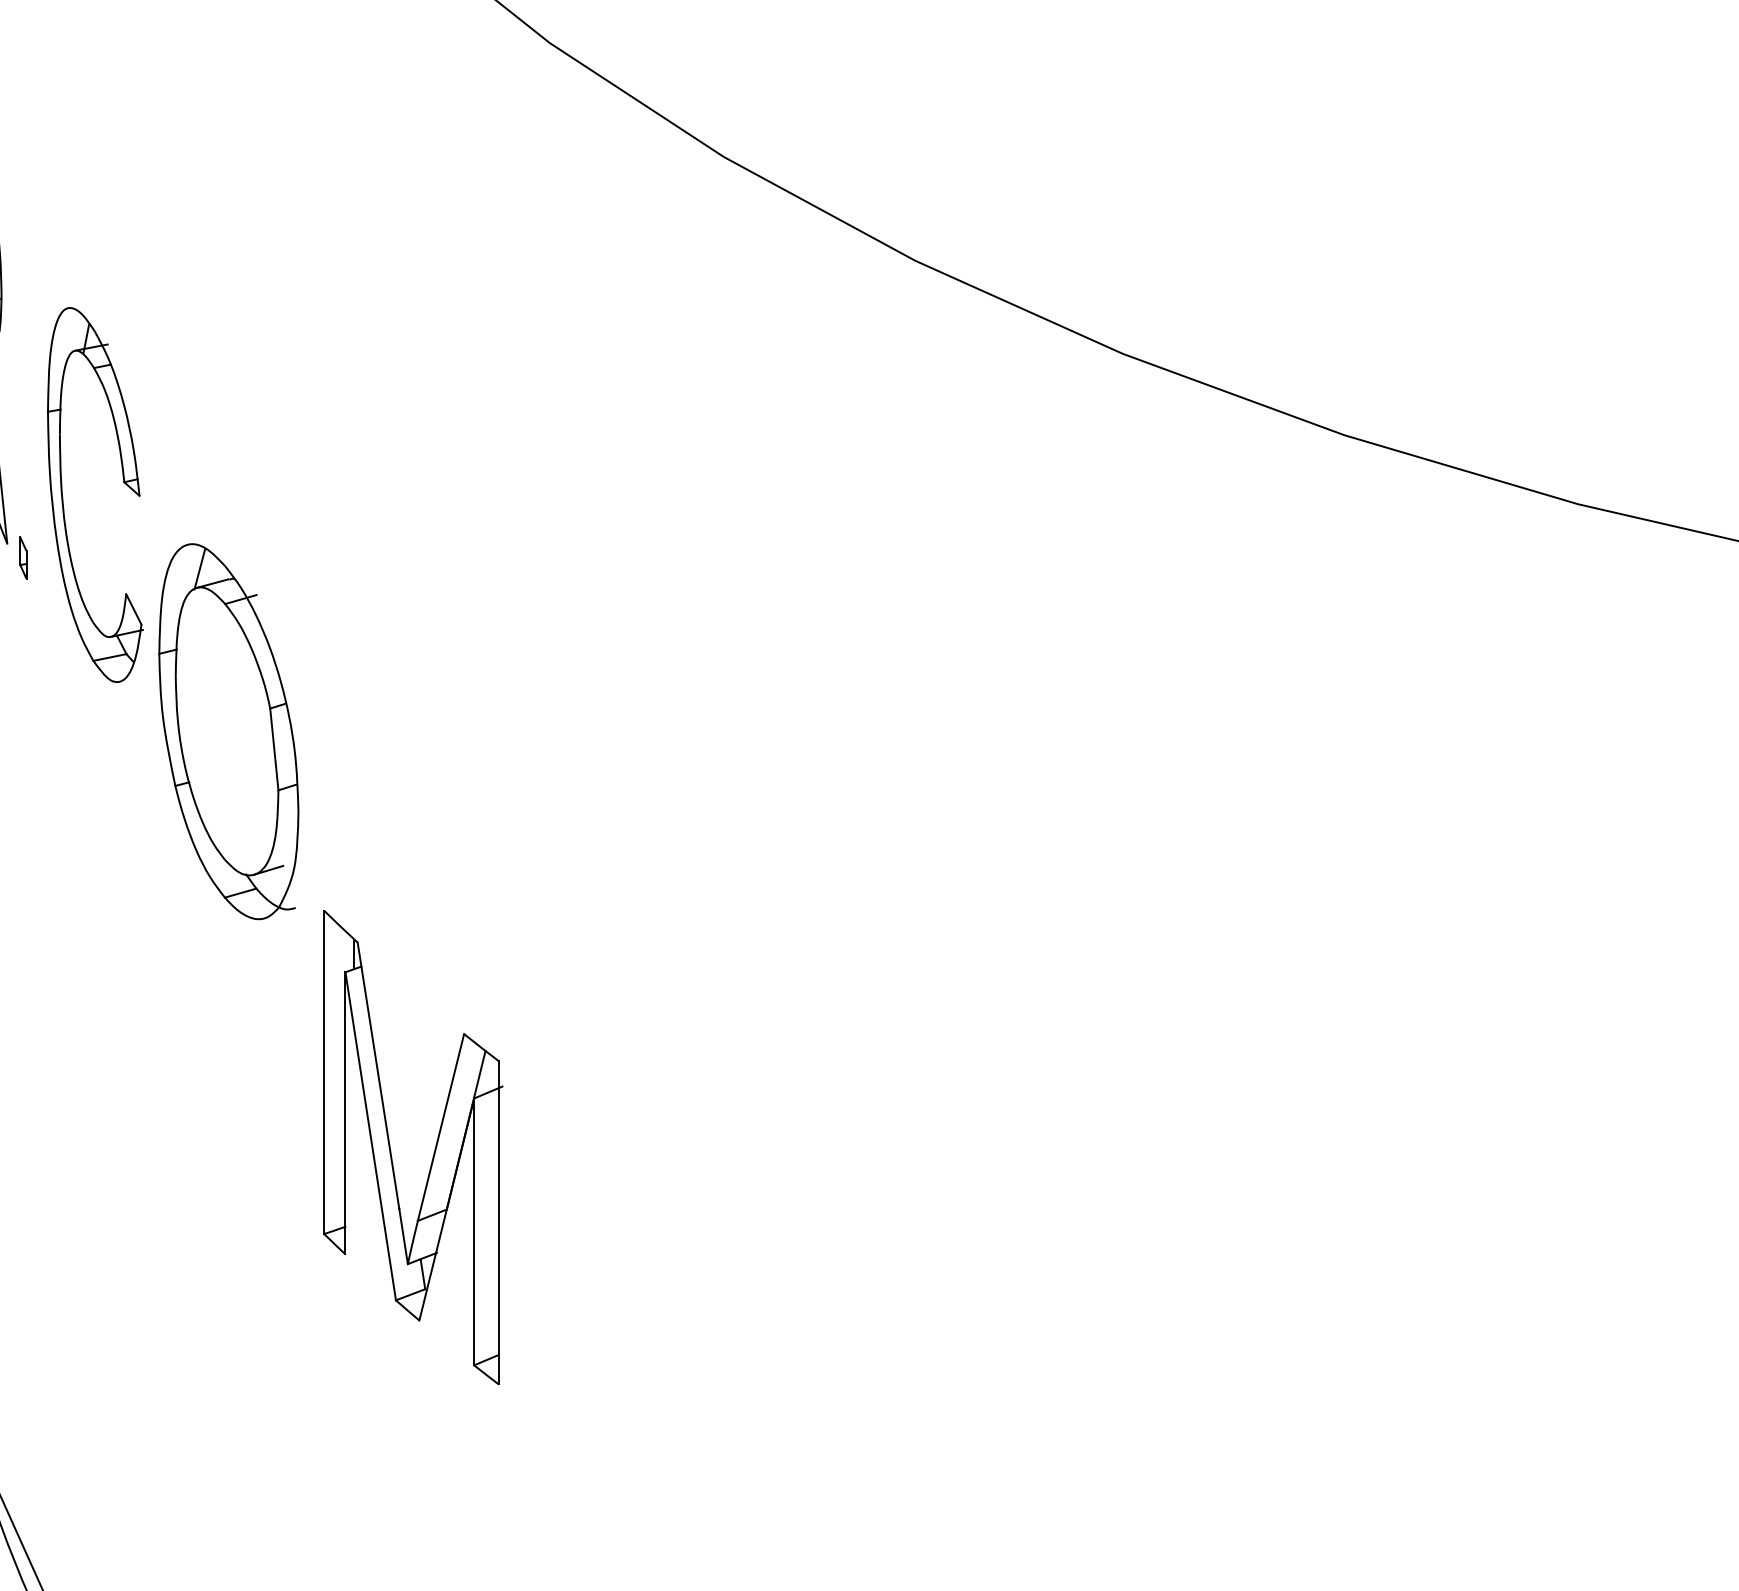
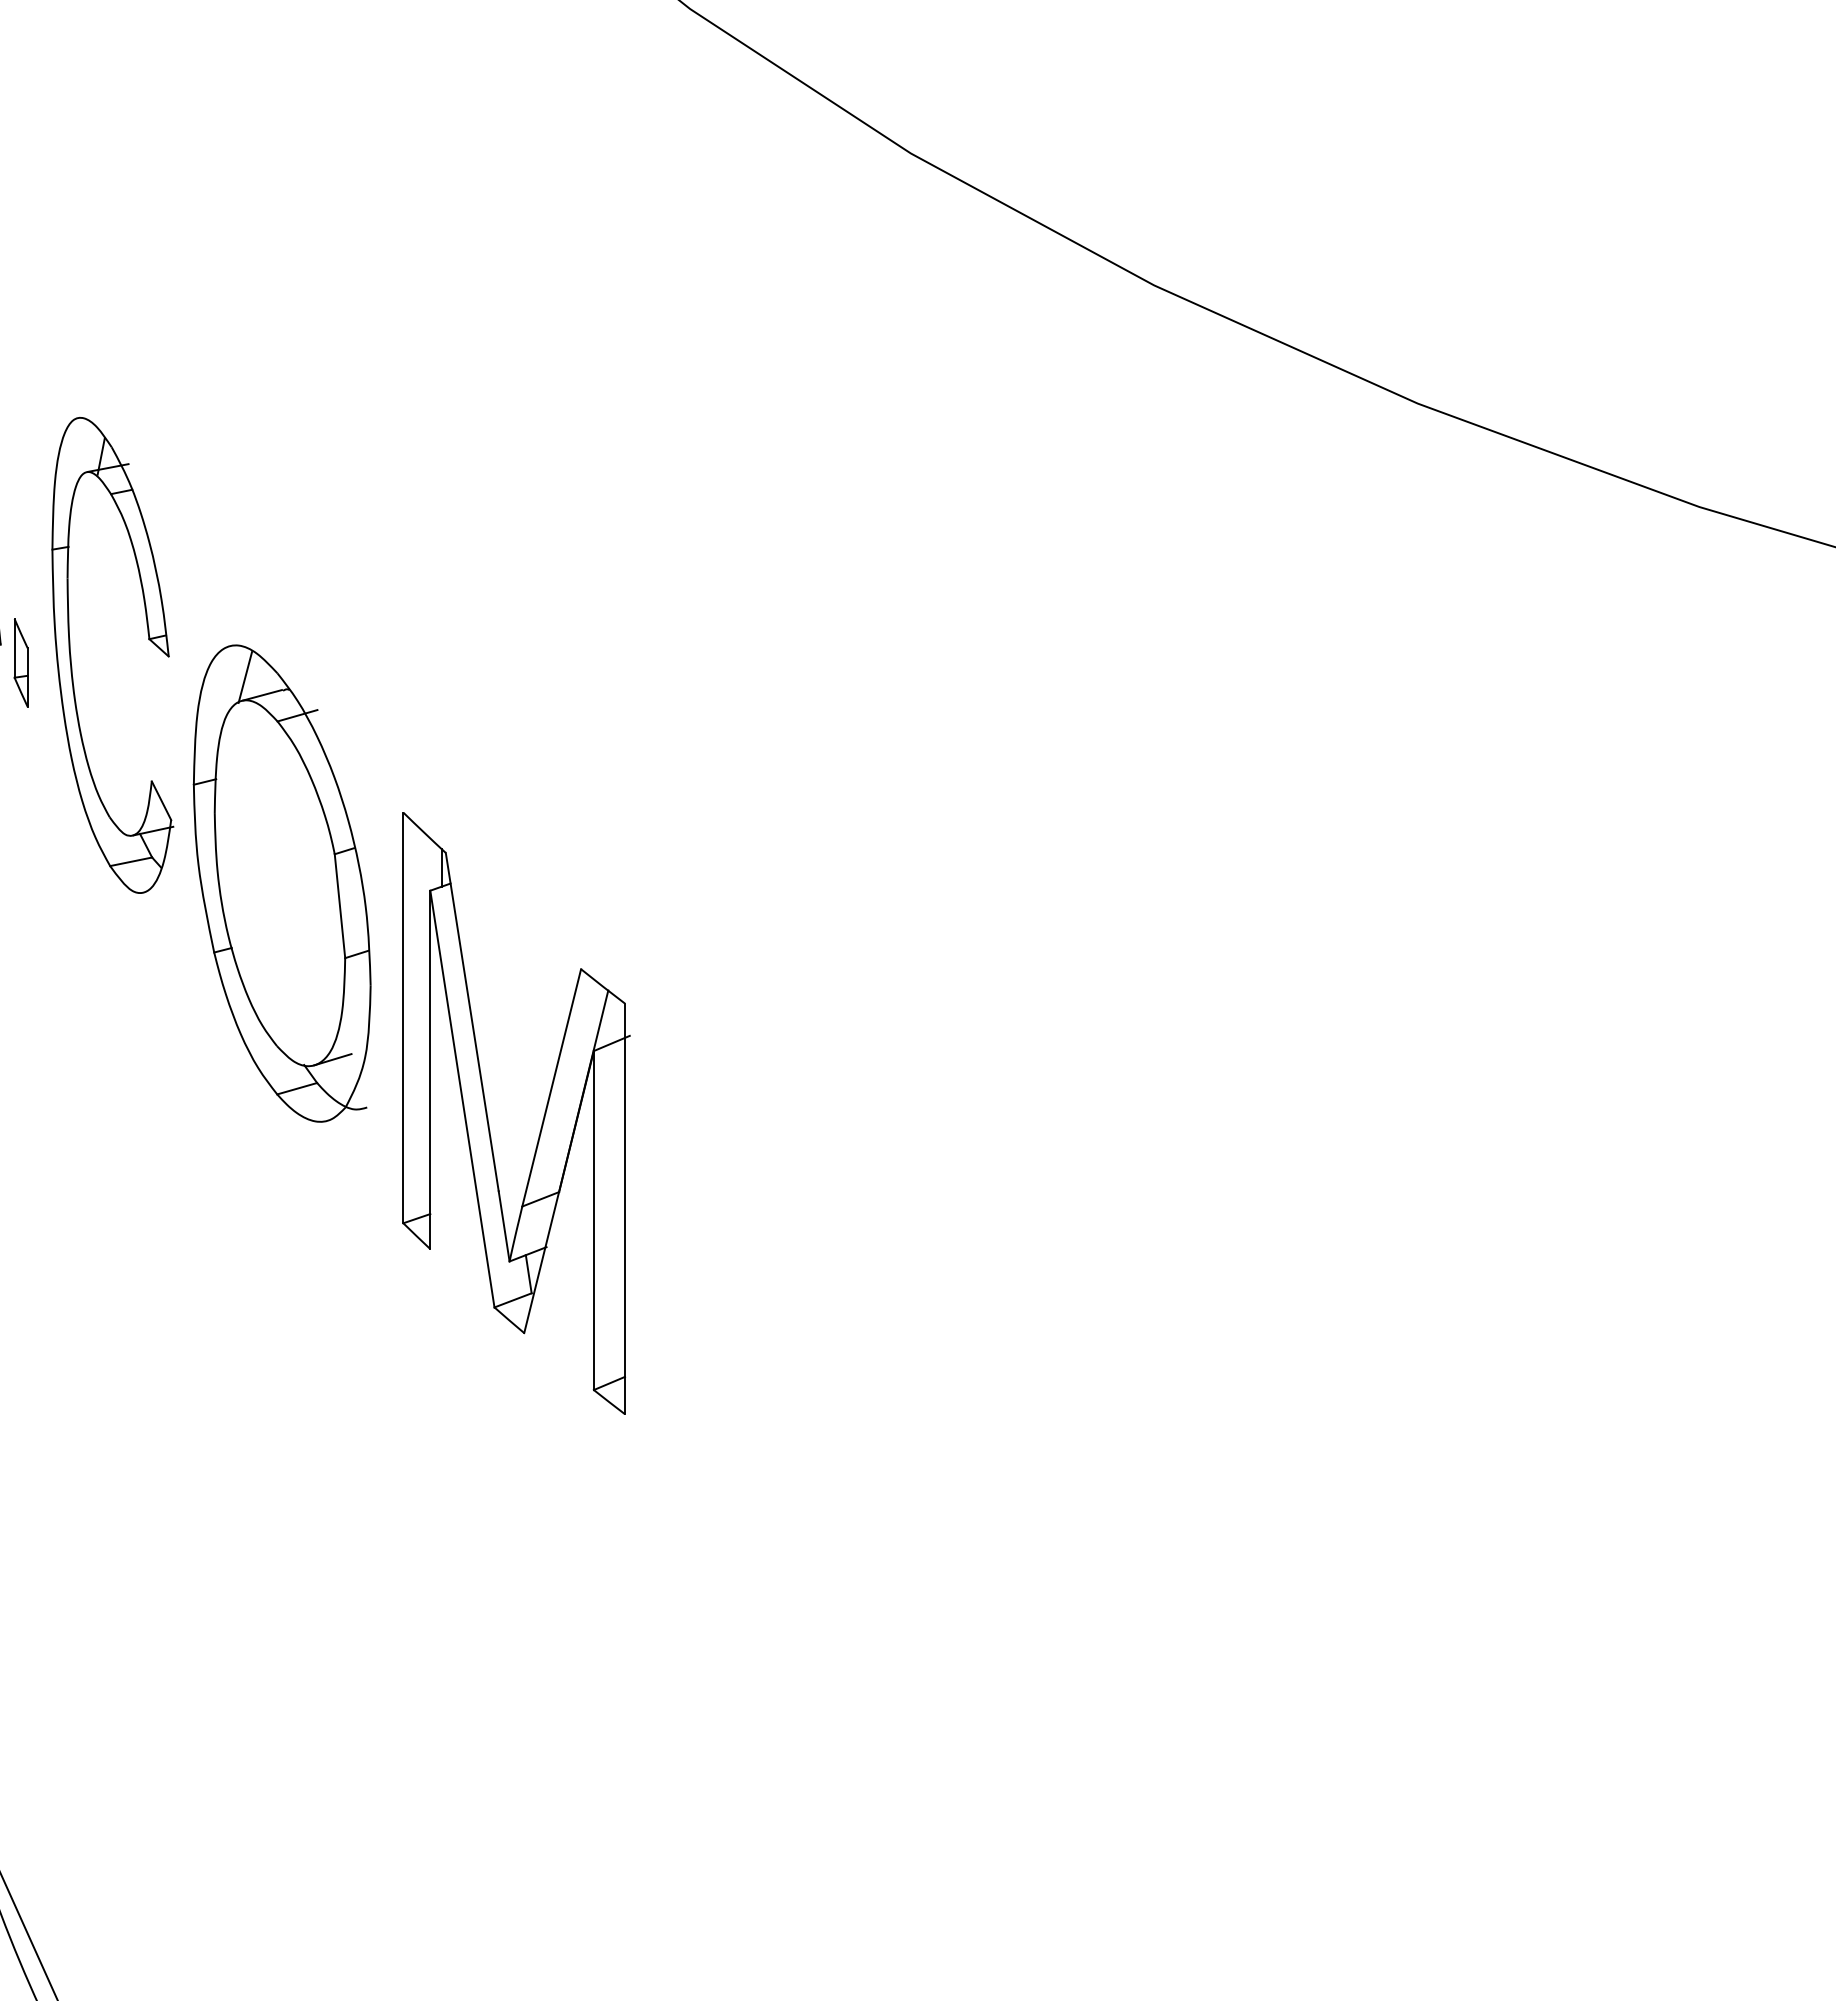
part: (123, 483) -> (148, 640), moved
part: (23, 557) -> (21, 662), size x1.67
part: (433, 1152) -> (542, 1119), moved

